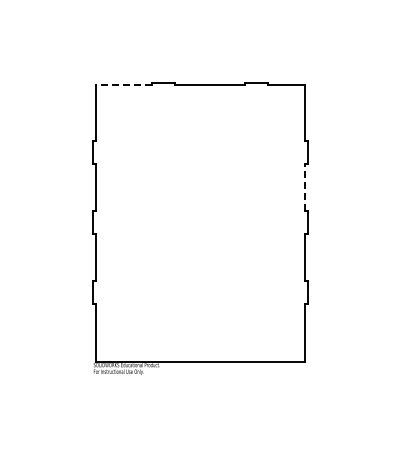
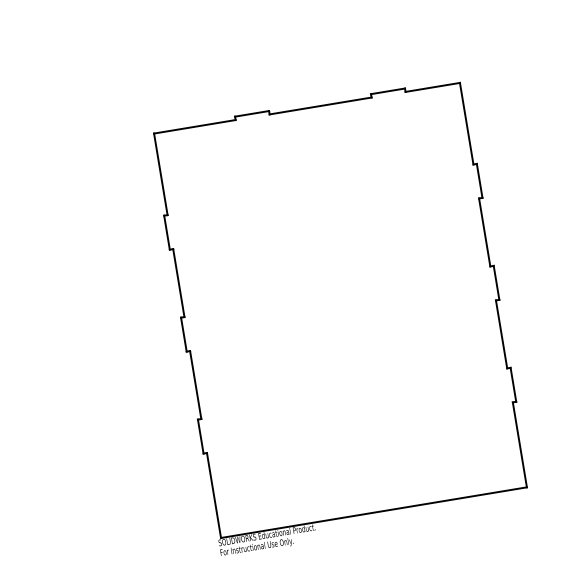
line: (123, 85) -> (194, 127), dashed -> solid
line: (305, 186) -> (484, 230), dashed -> solid

